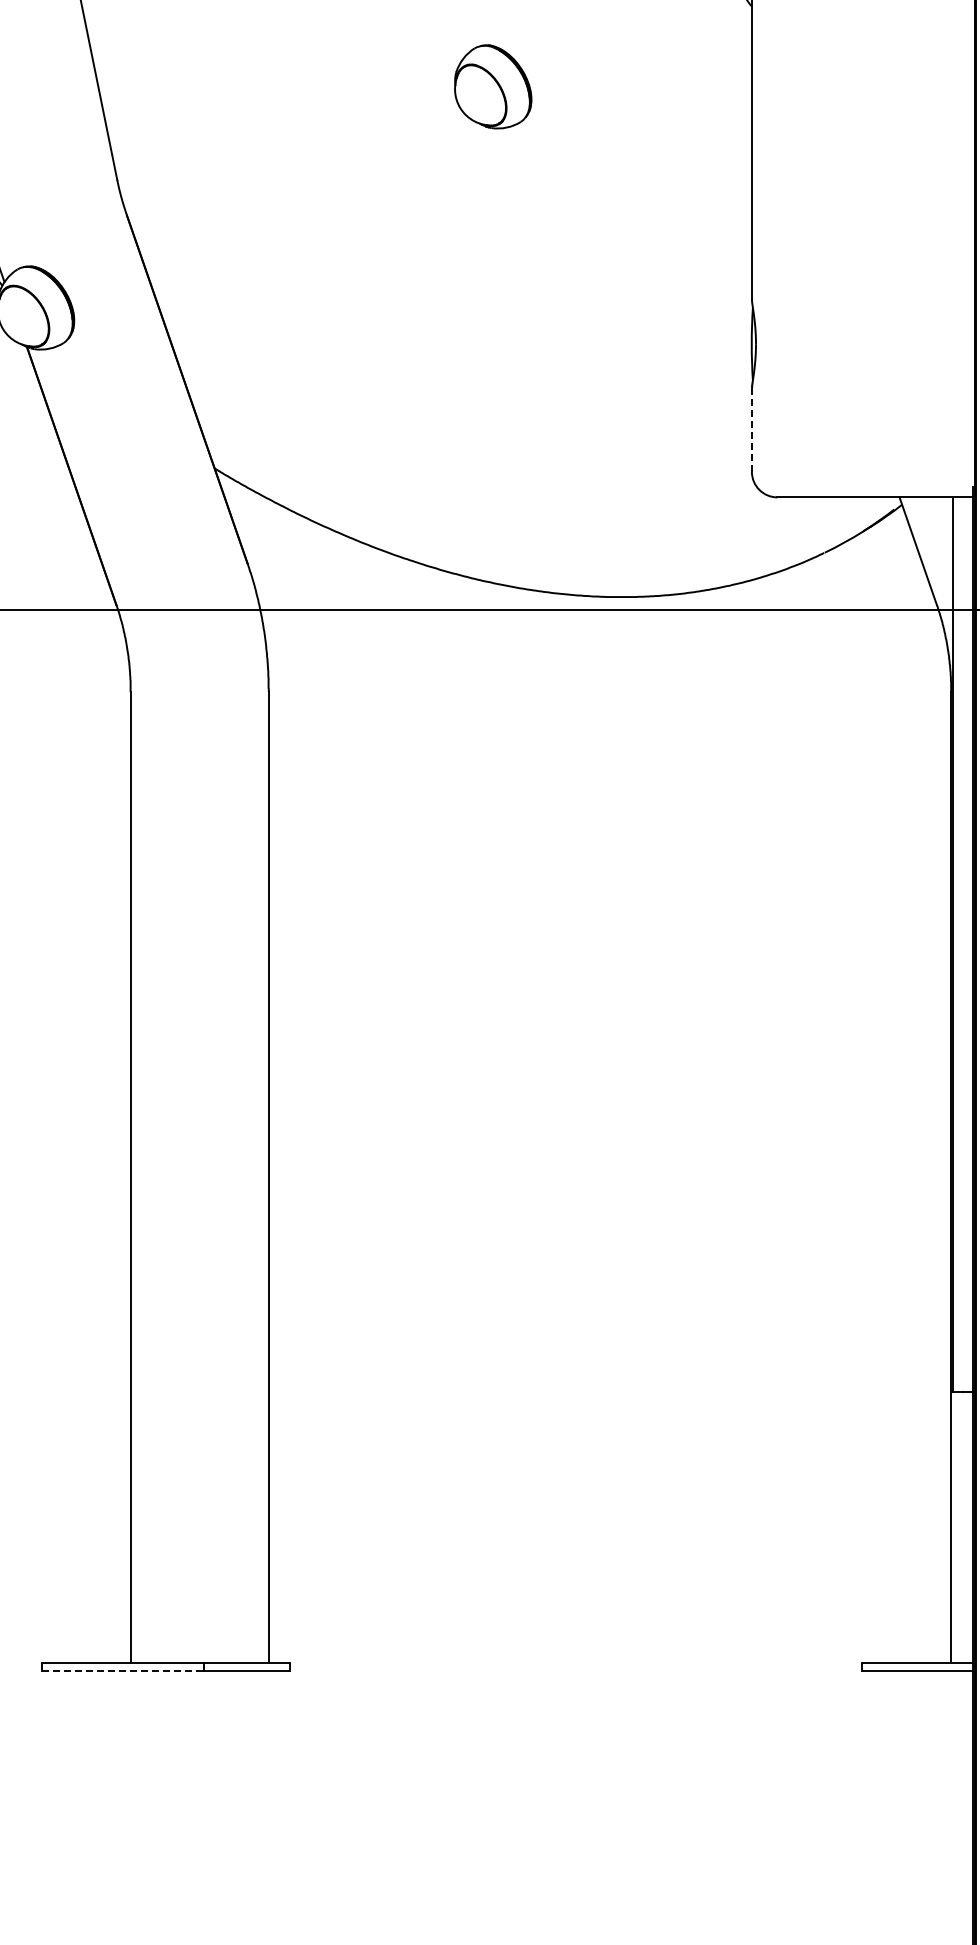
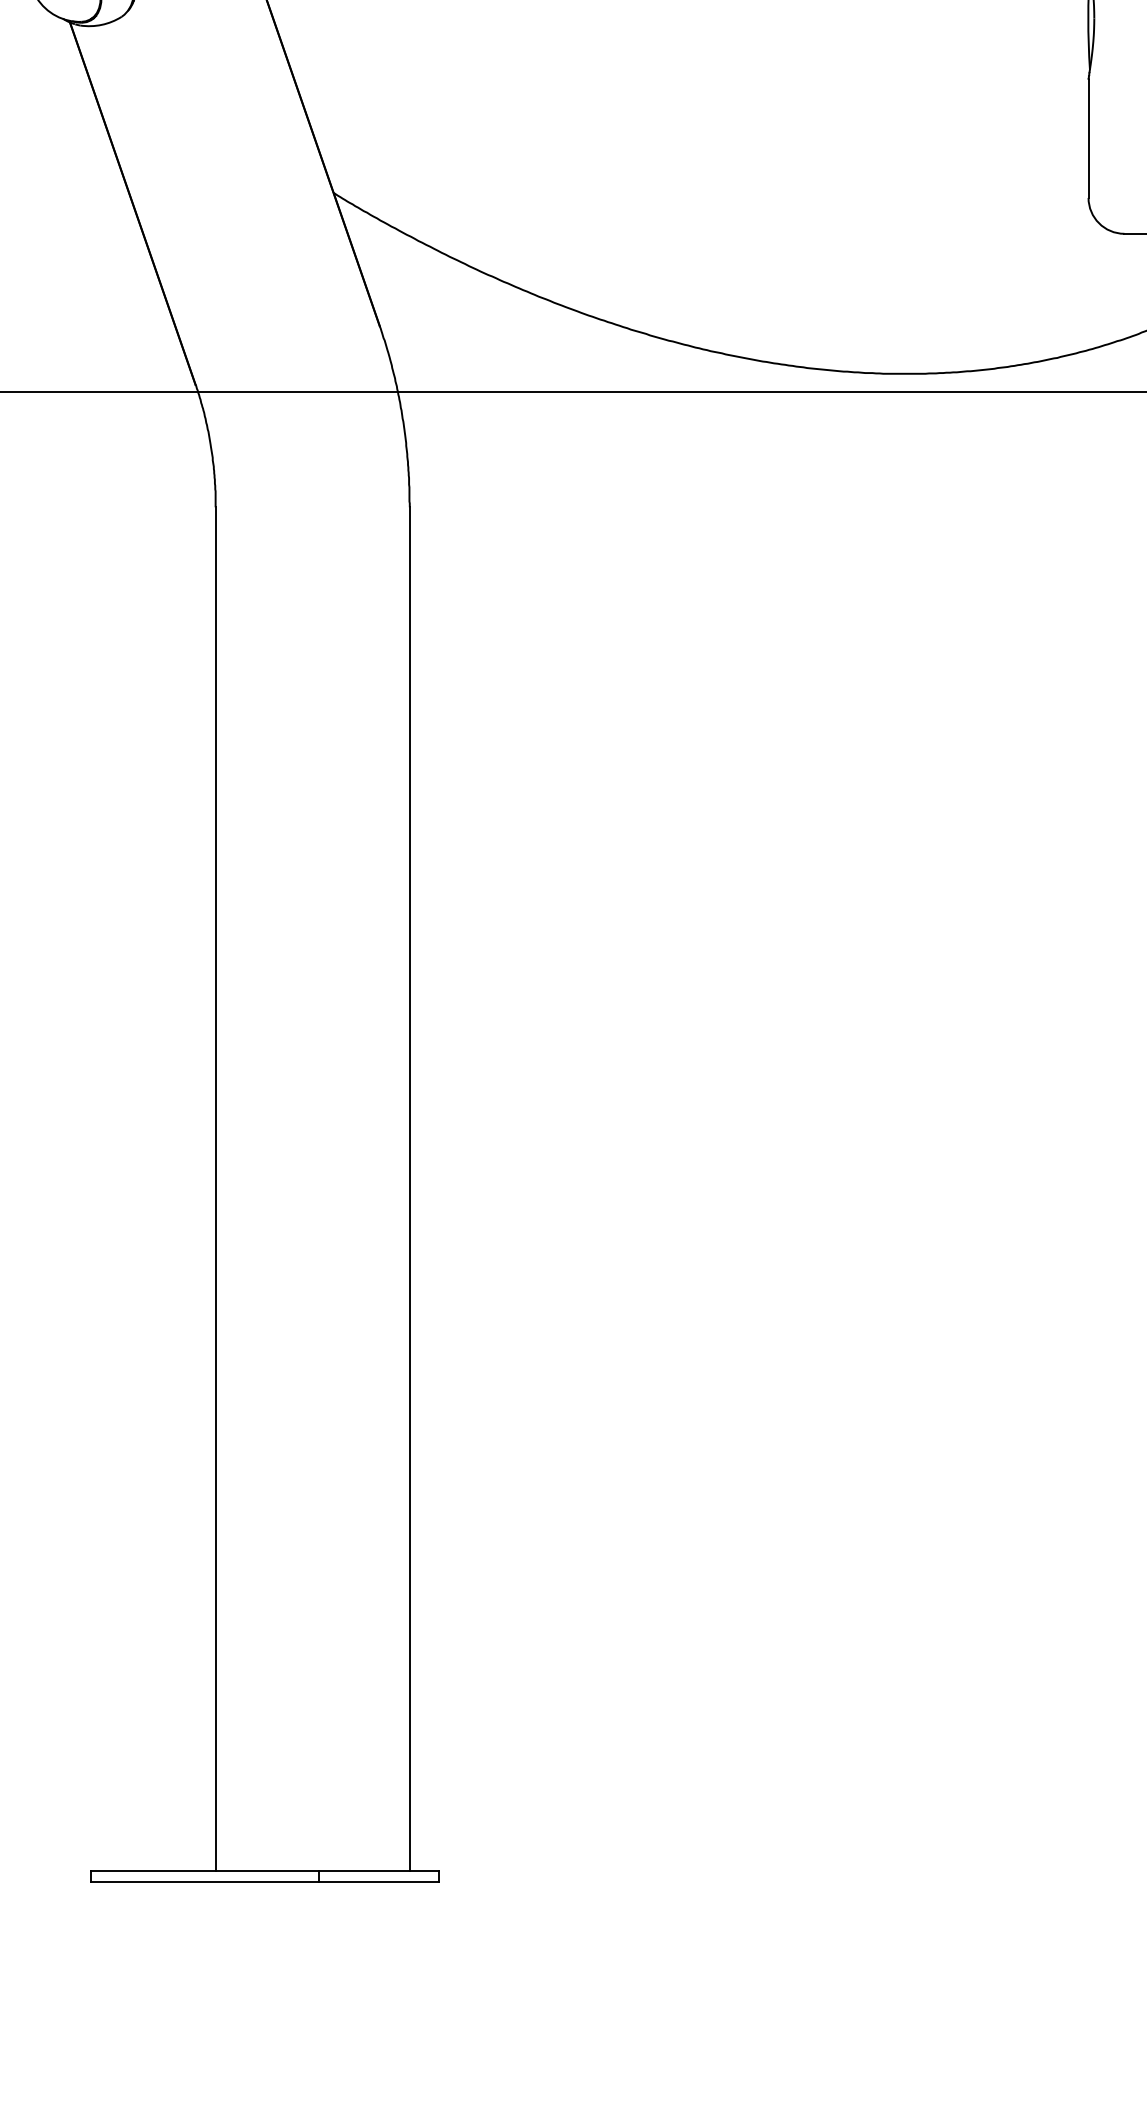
line: (751, 430) -> (1087, 139), dashed -> solid
line: (123, 1670) -> (205, 1881), dashed -> solid

